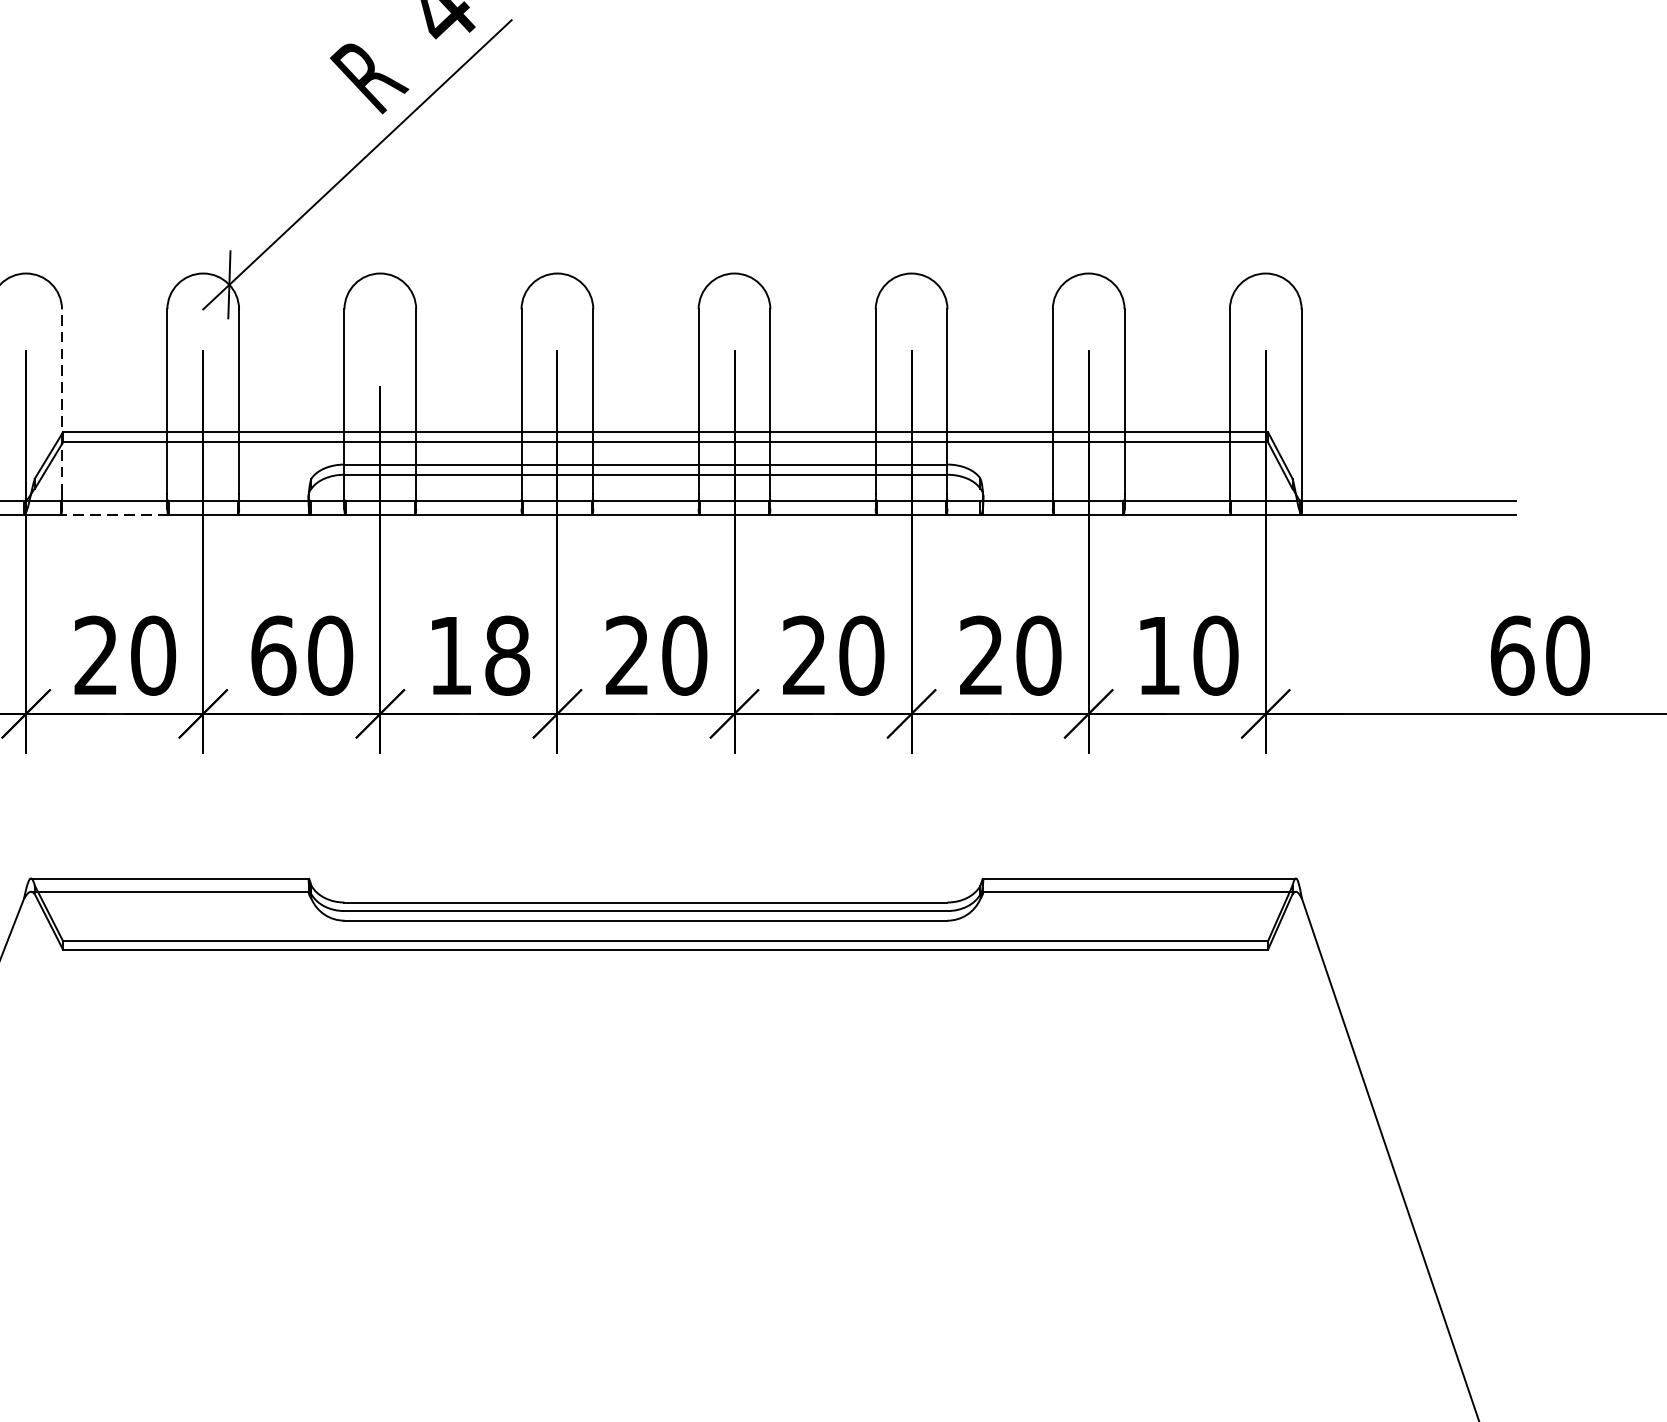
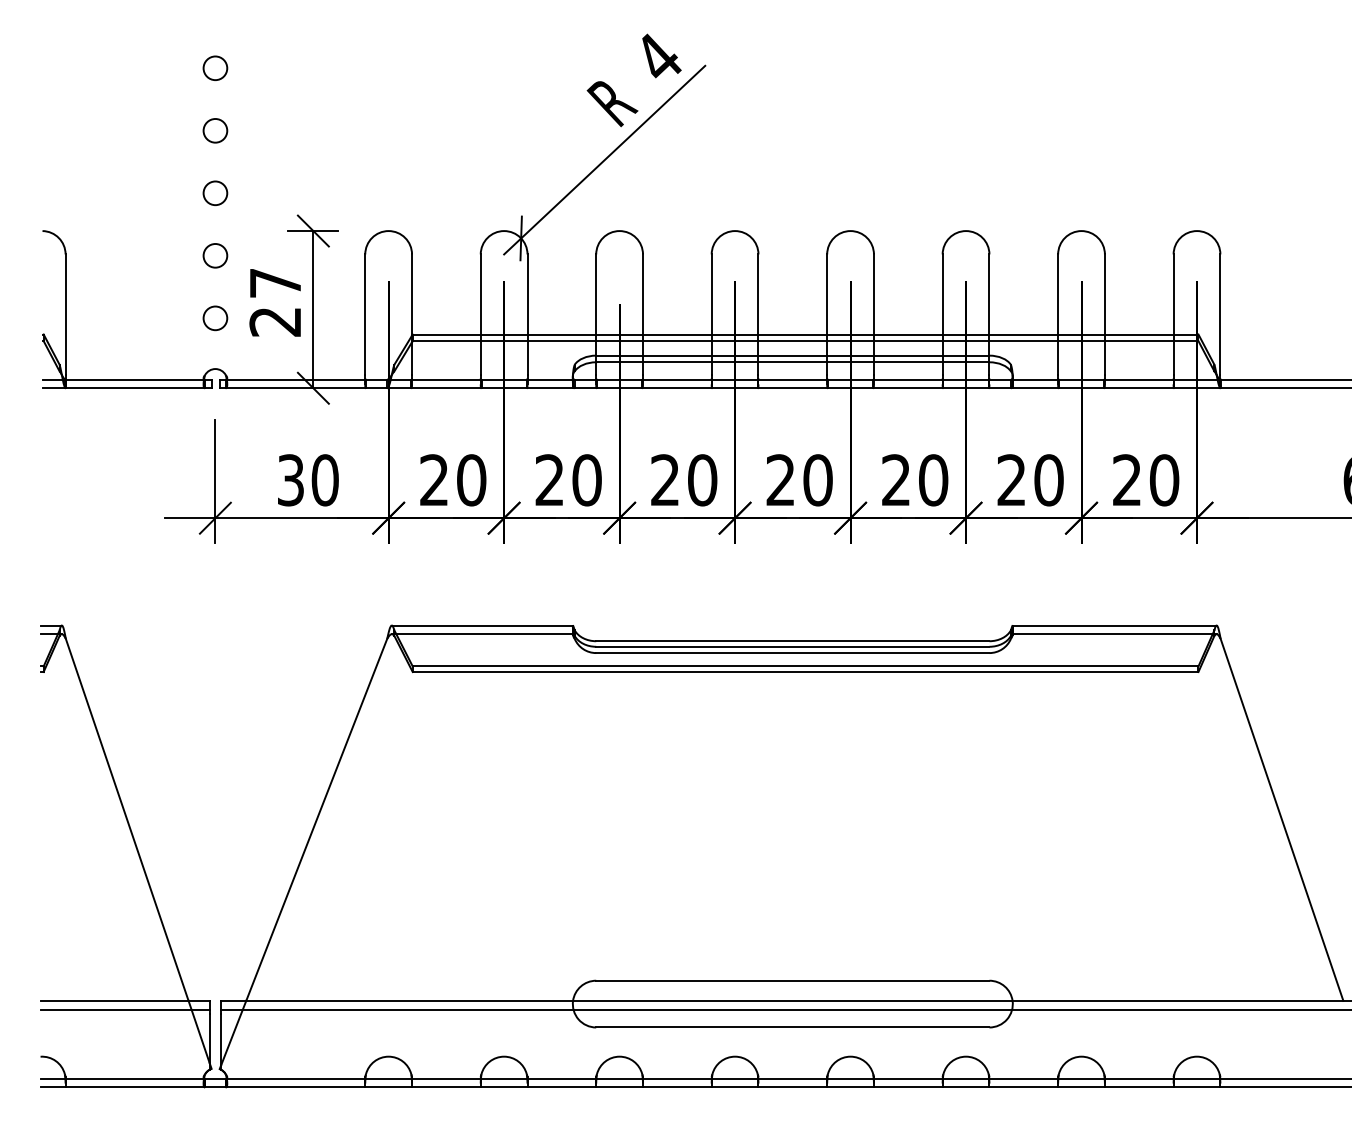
line: (62, 401) -> (412, 314), dashed -> solid
line: (113, 514) -> (445, 388), dashed -> solid
text: (1157, 654) -> (1126, 479), 10 -> 20
text: (272, 656) -> (549, 480), 60 -> 20
text: (479, 656) -> (684, 480), 18 -> 20

